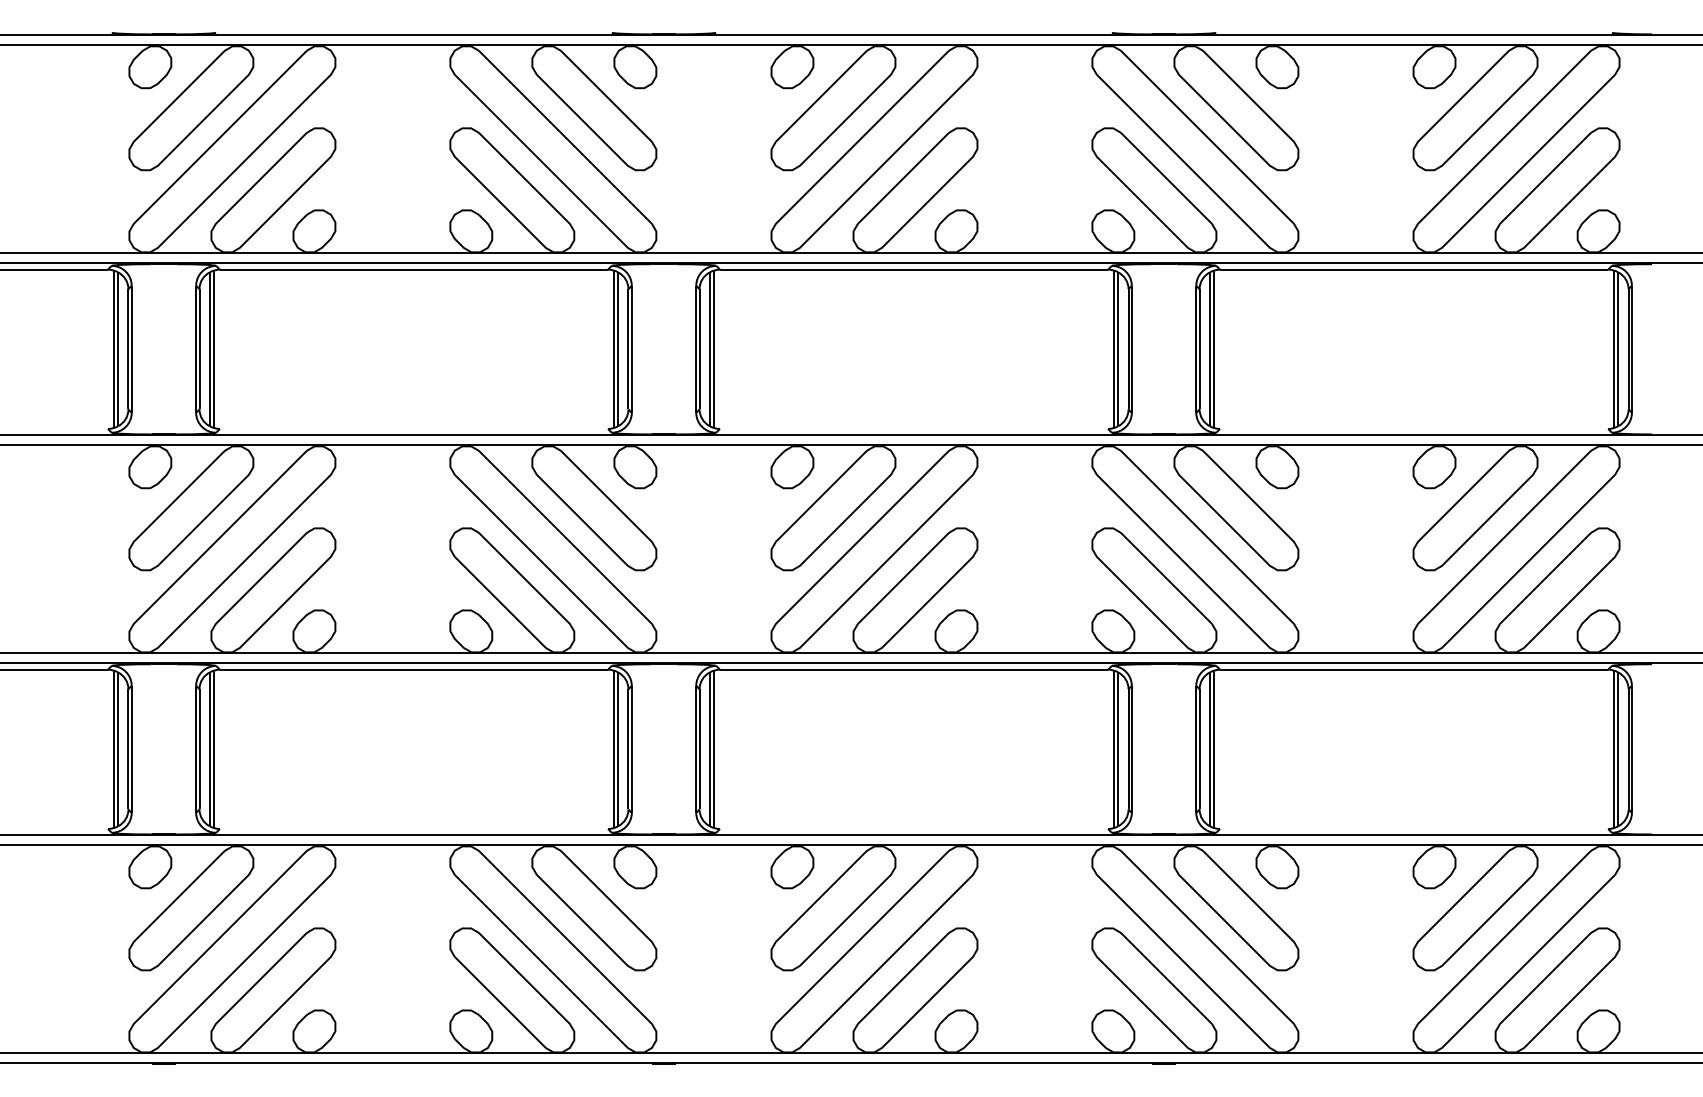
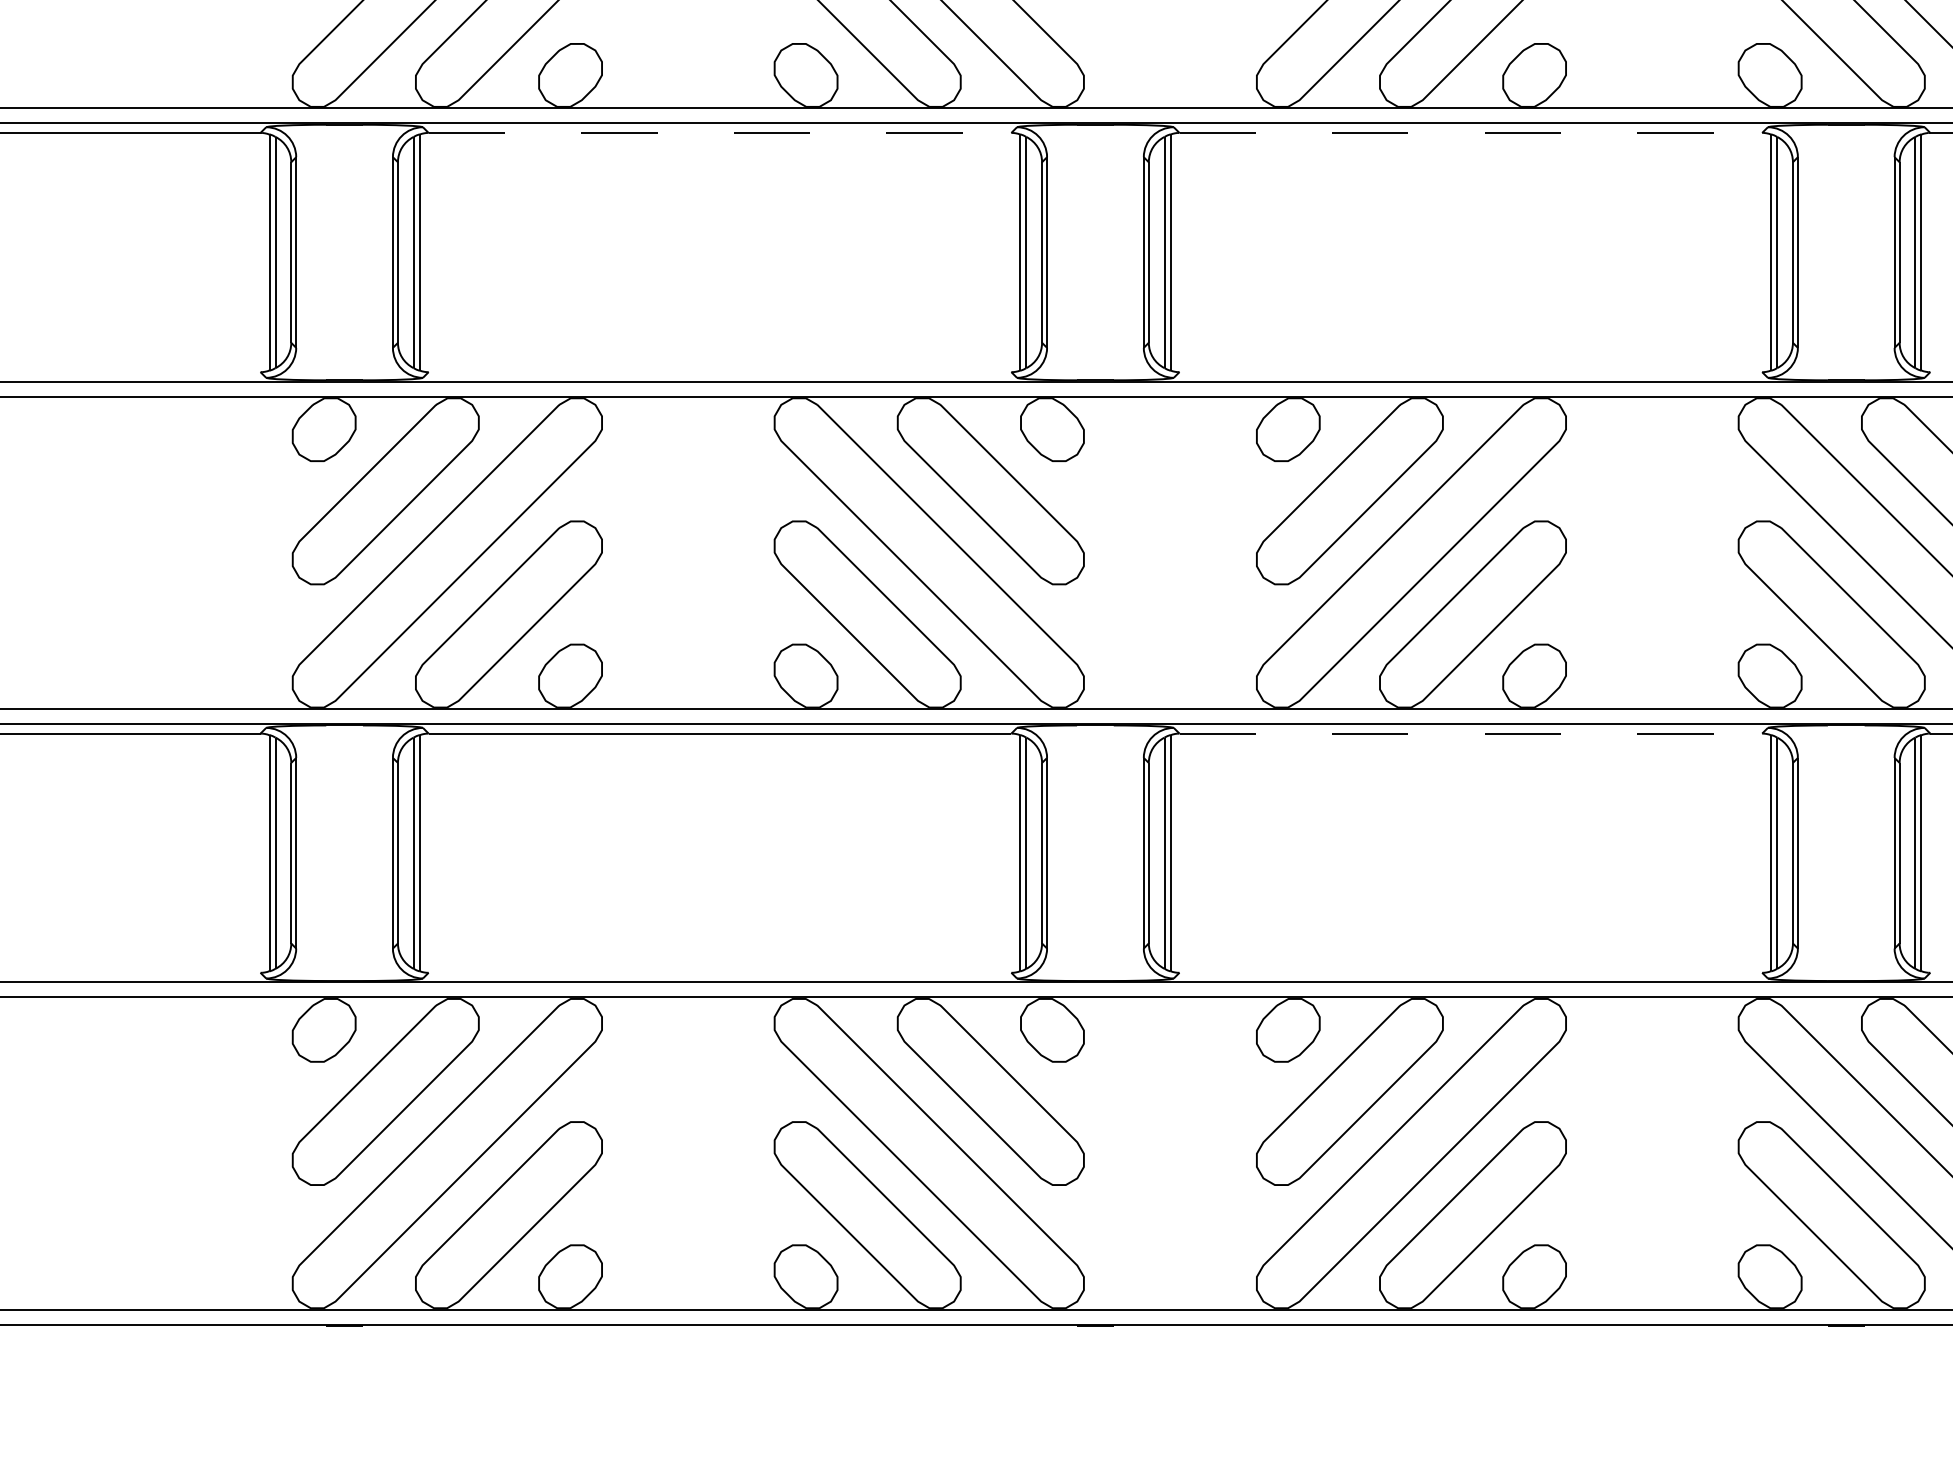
line: (414, 269) -> (720, 132), solid -> dashed
line: (914, 269) -> (1471, 132), solid -> dashed
line: (914, 669) -> (1471, 733), solid -> dashed

